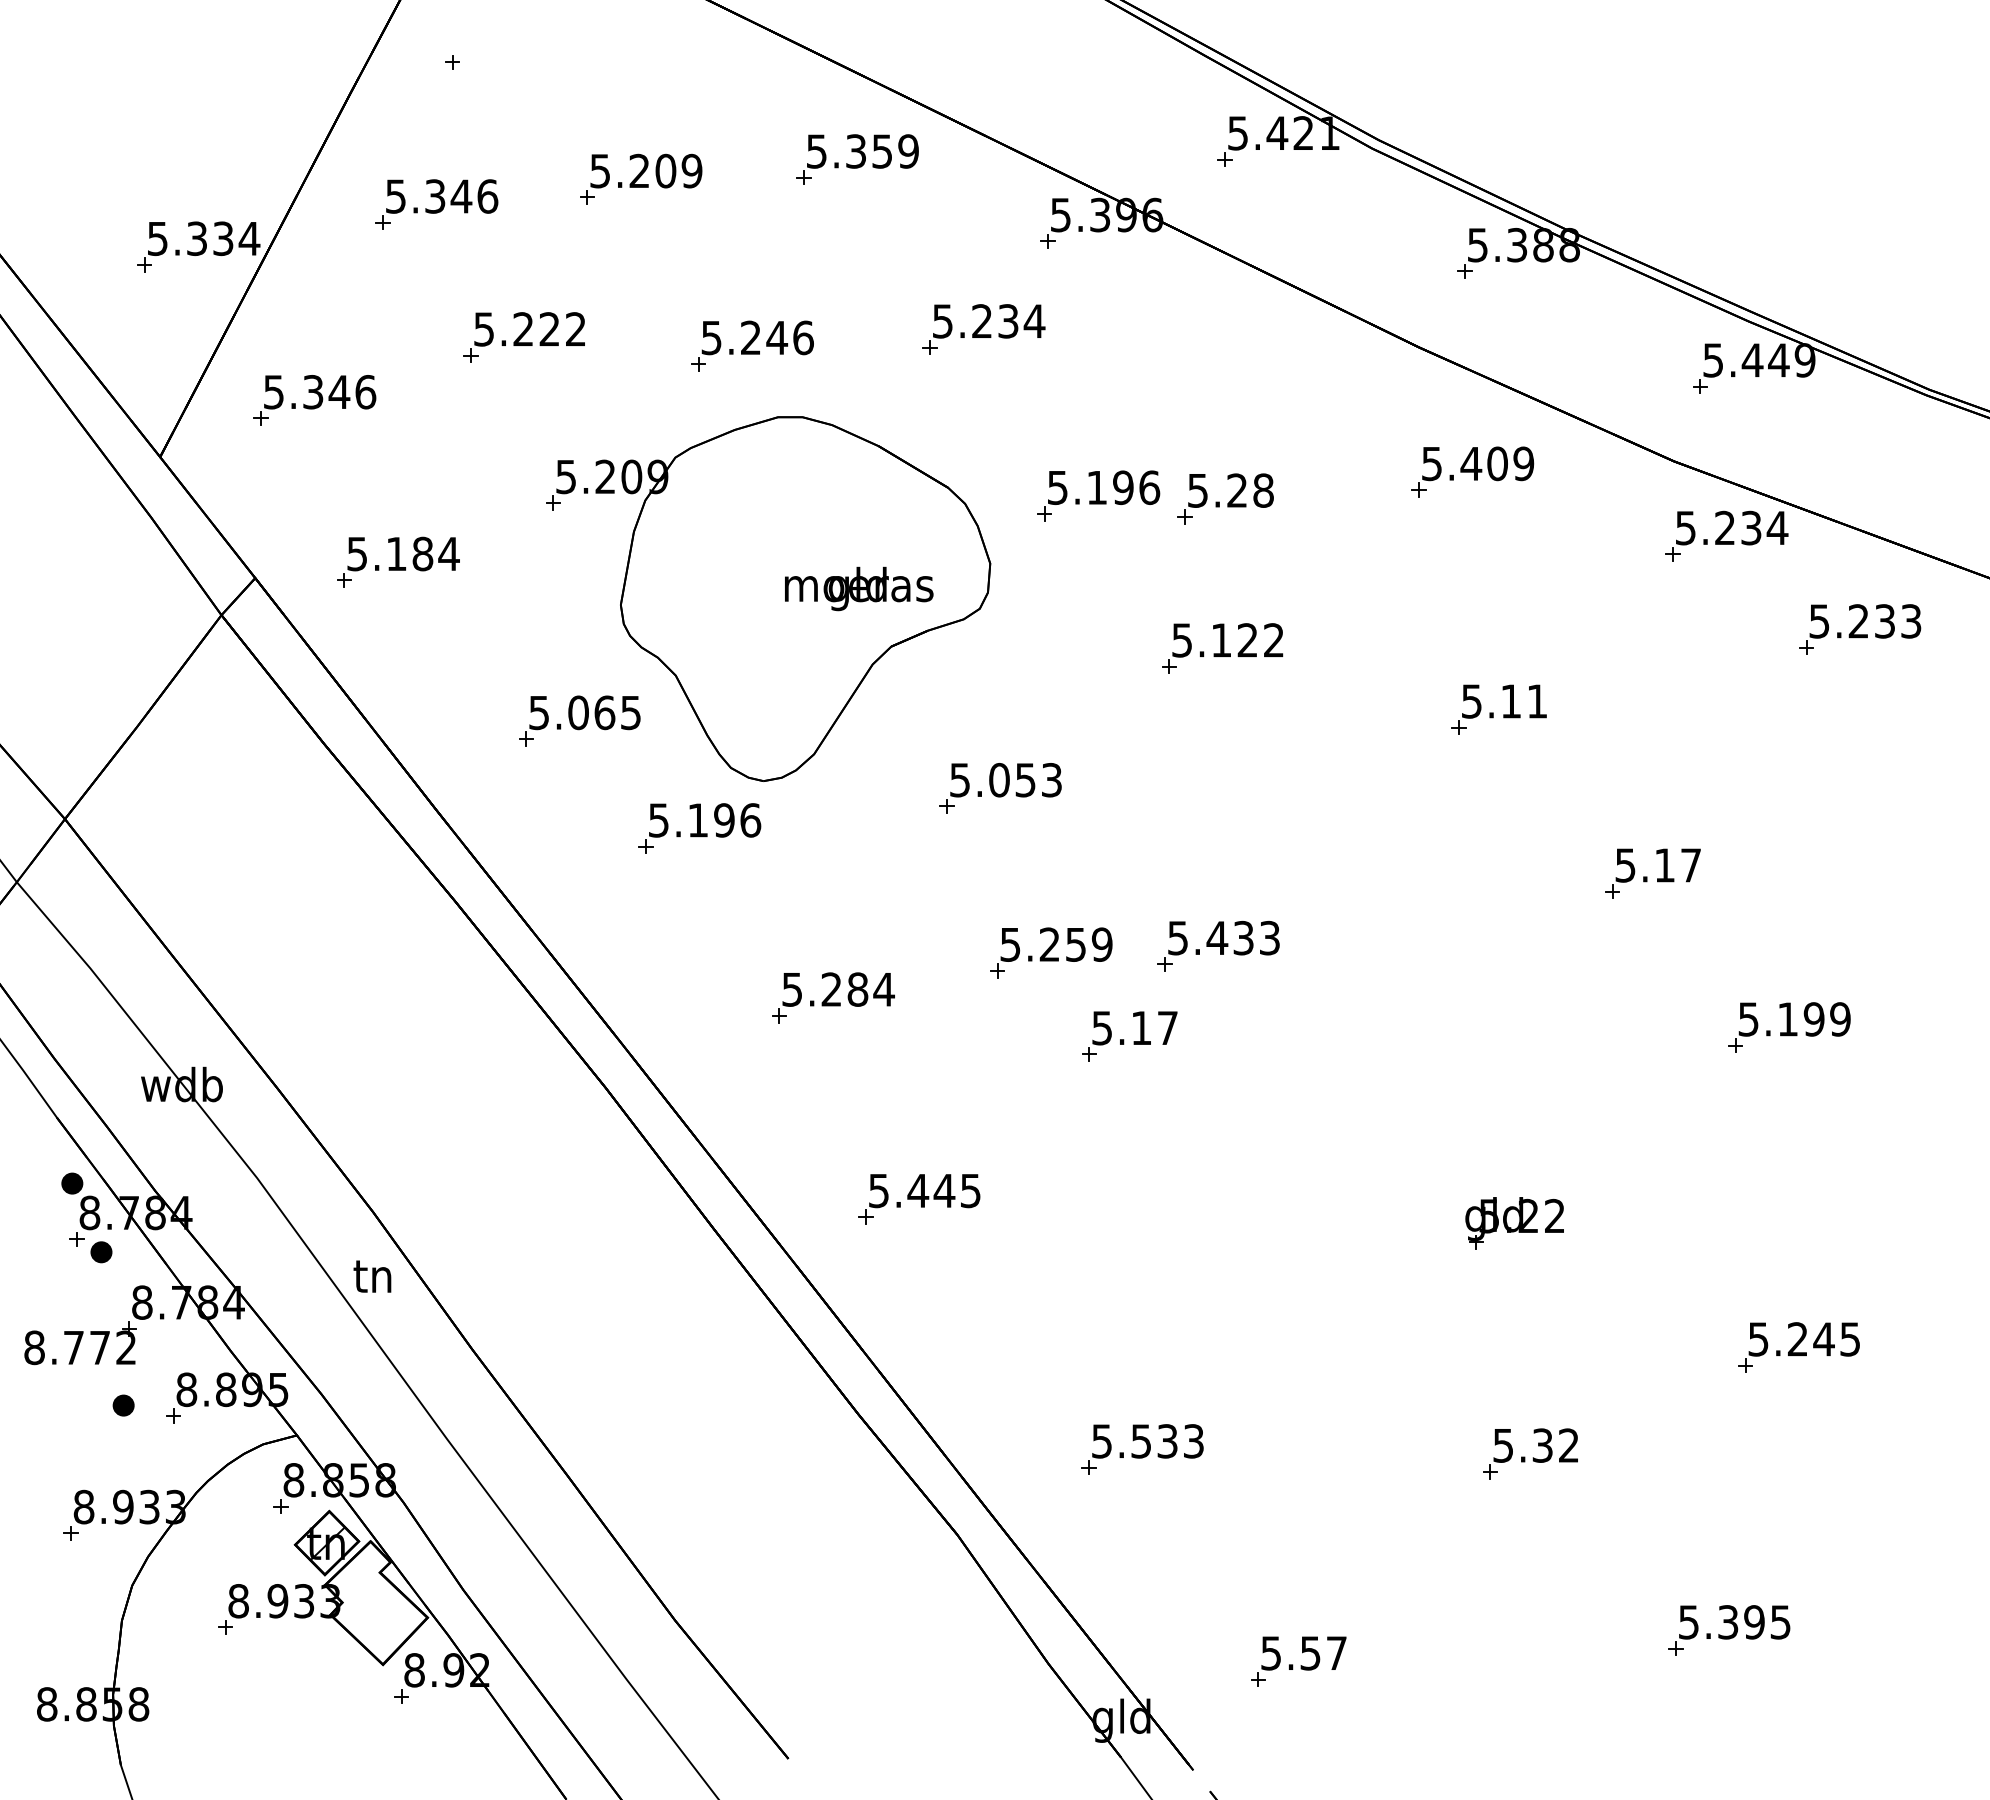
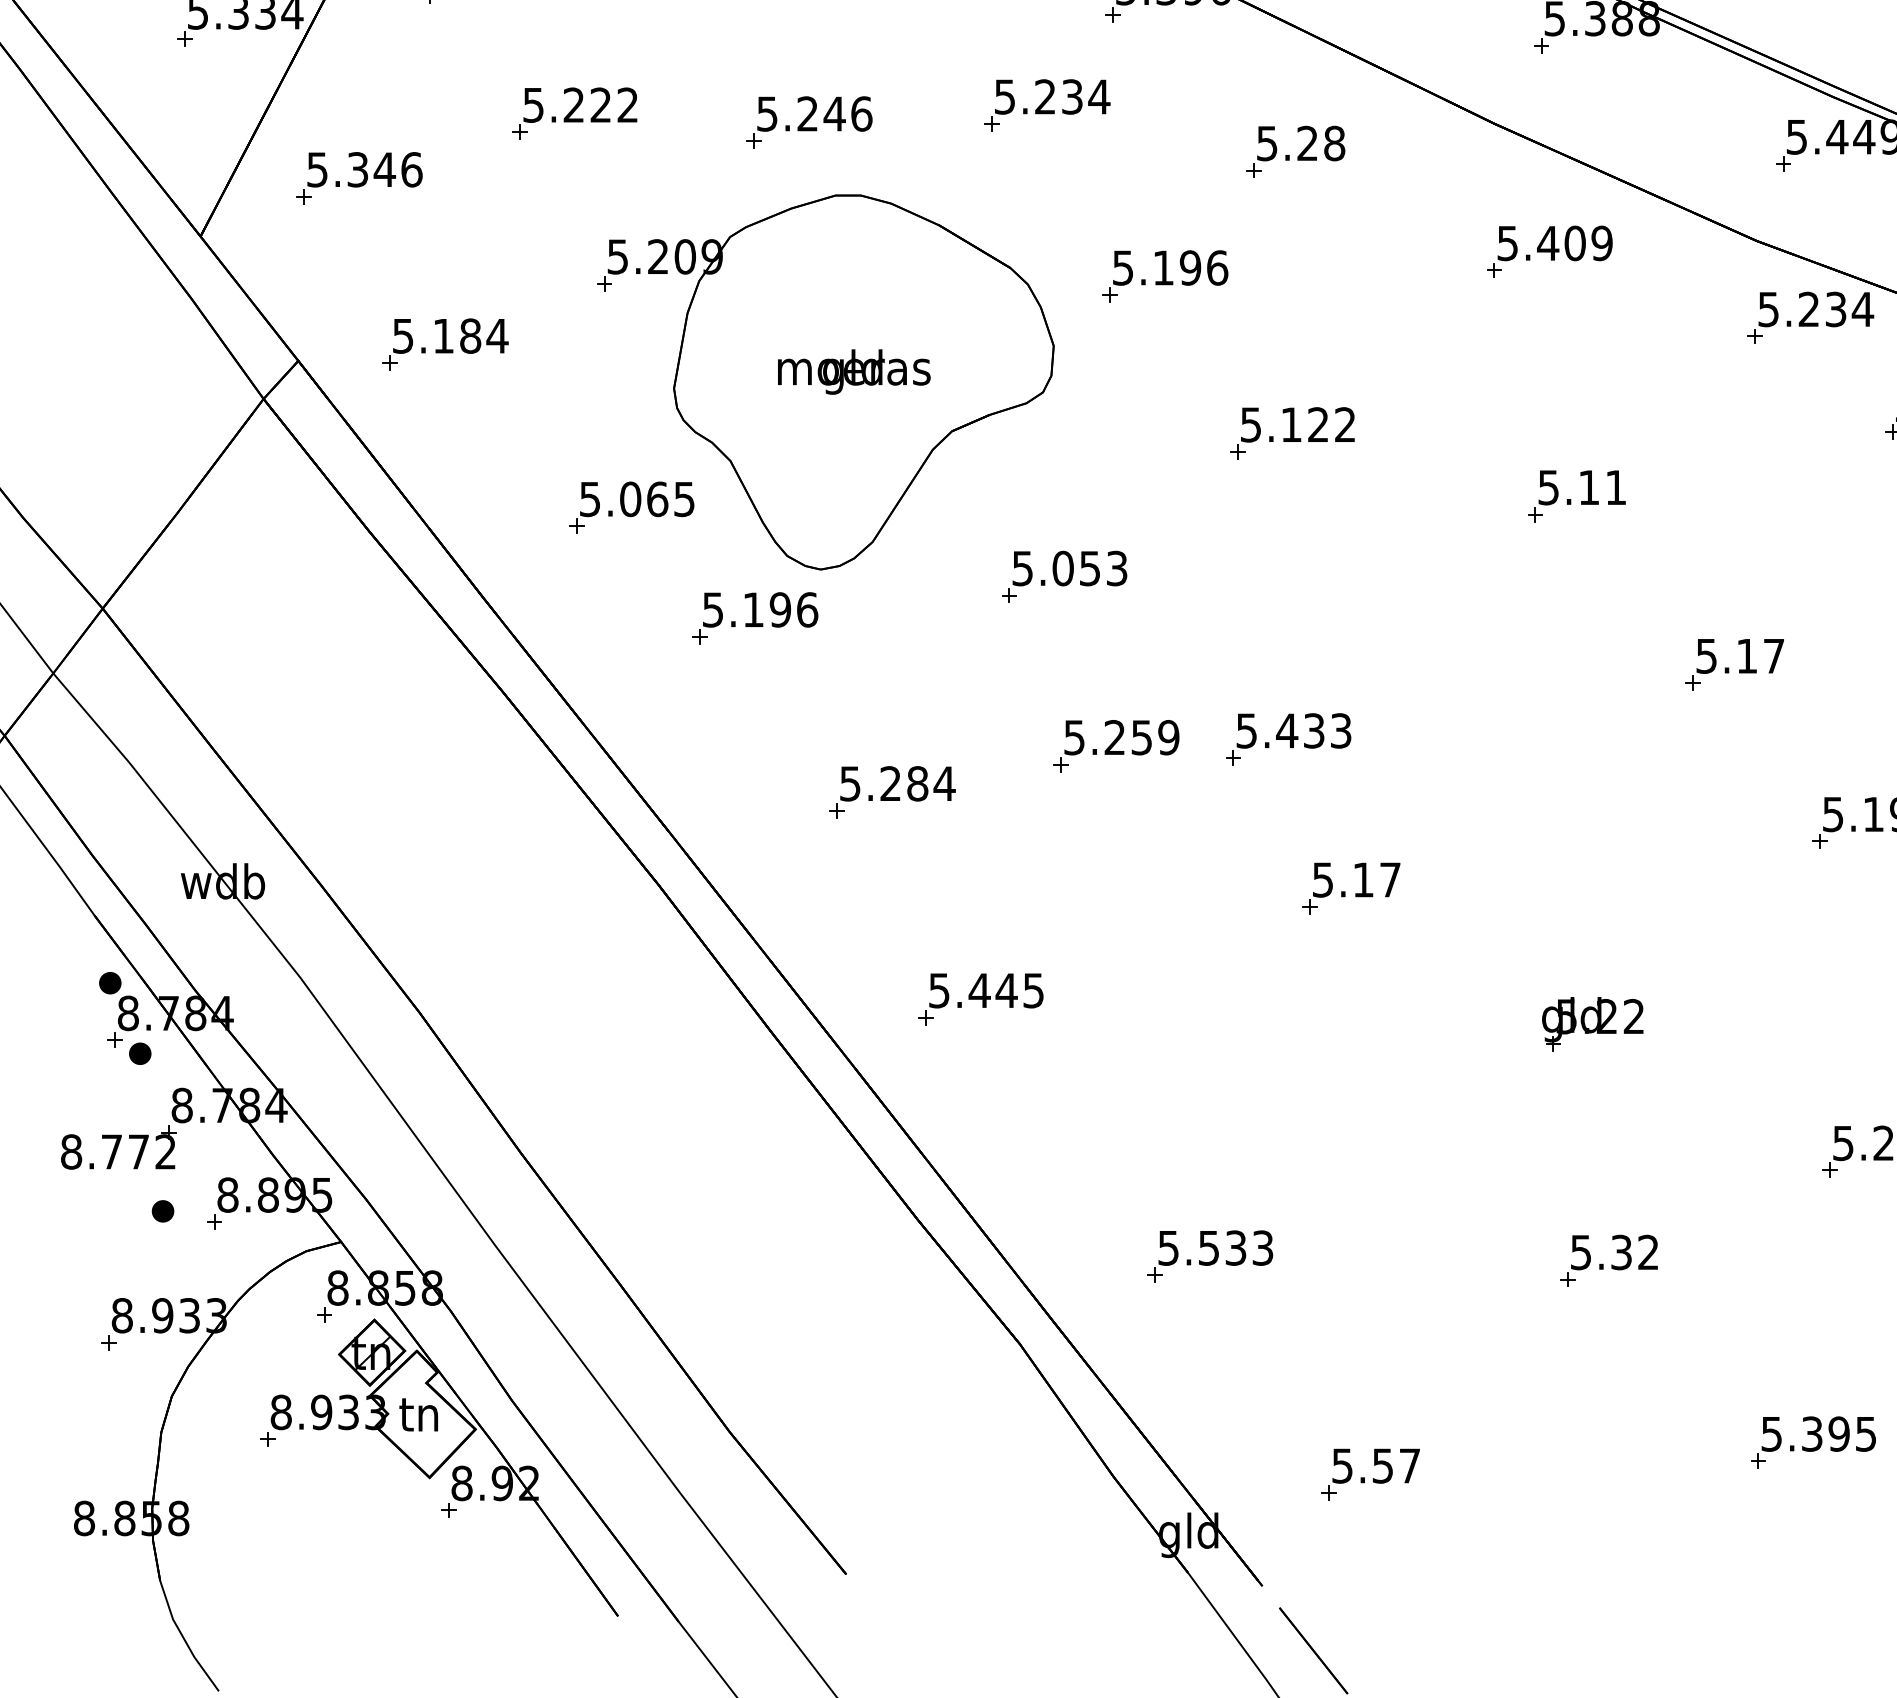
part: (1225, 498) -> (1295, 151), moved
text: (859, 588) -> (854, 371), moved
part: (1129, 1036) -> (1351, 888), moved
text: (372, 1276) -> (418, 1414), moved

